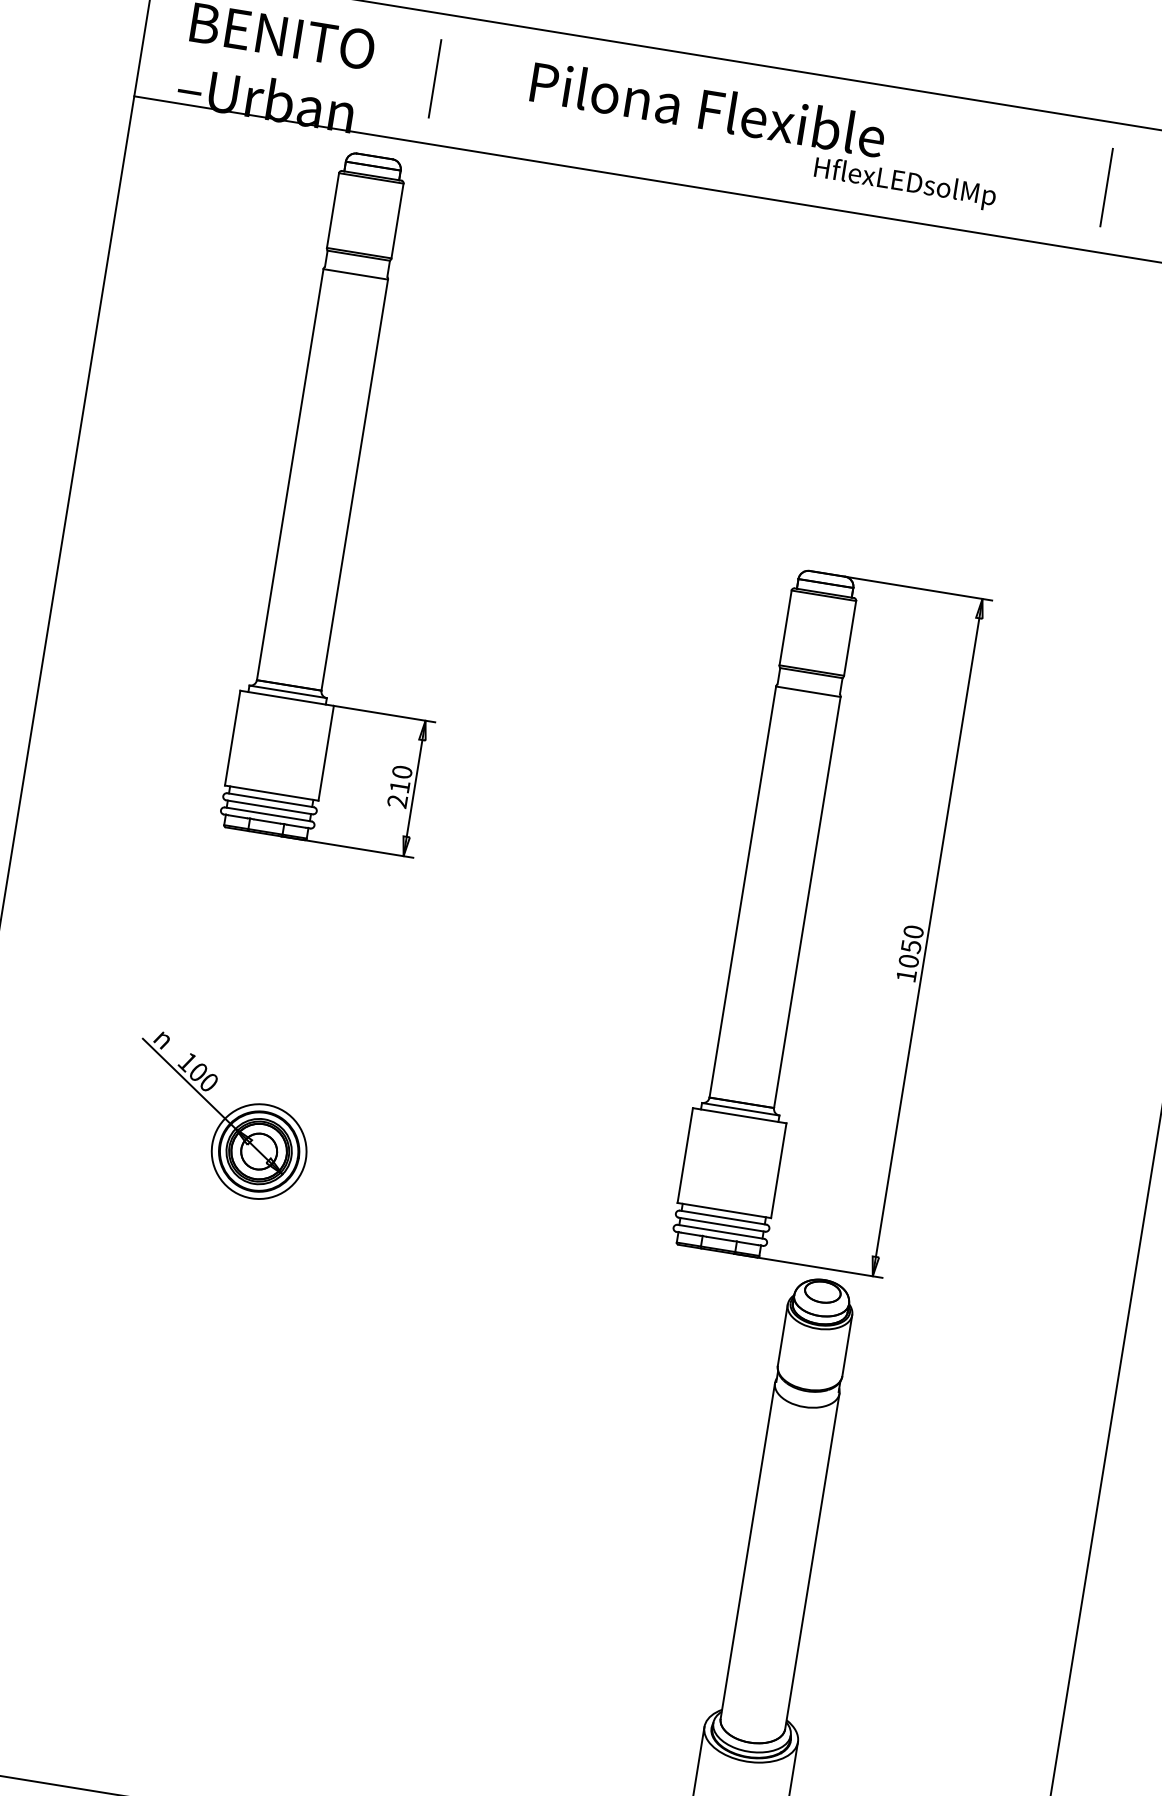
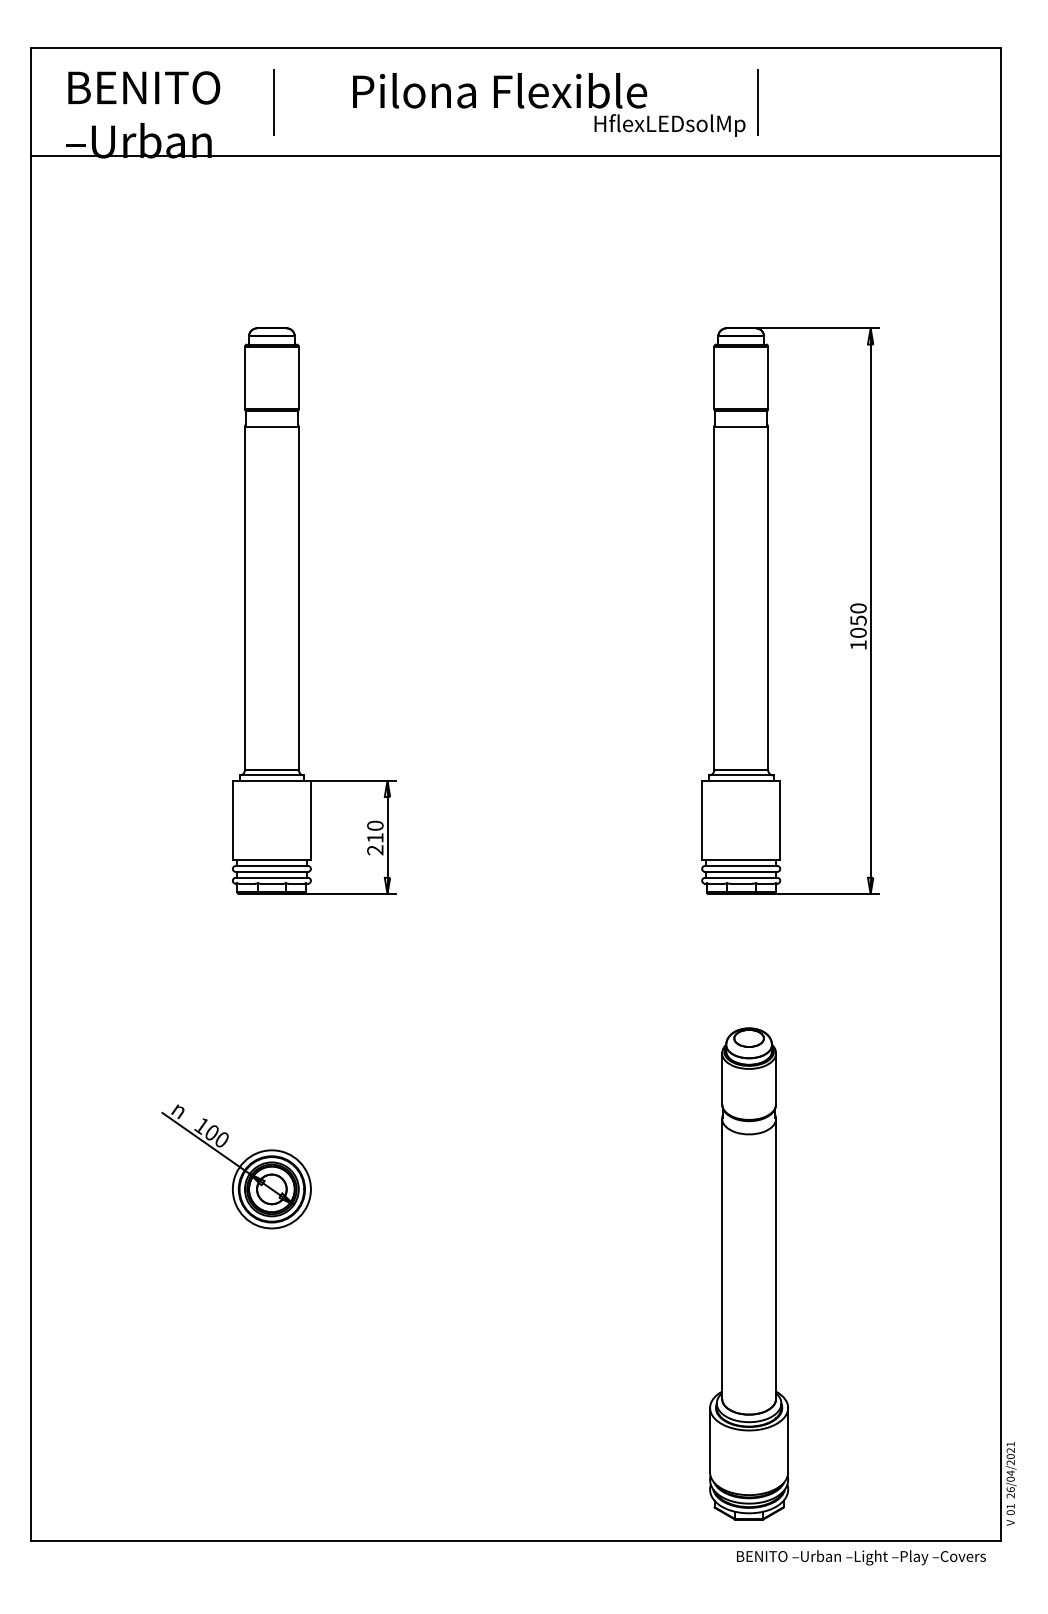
line: (1105, 187) -> (757, 102), moved
part: (353, 499) -> (299, 610), moved
part: (831, 921) -> (790, 610), moved
part: (221, 1117) -> (236, 1166), moved

